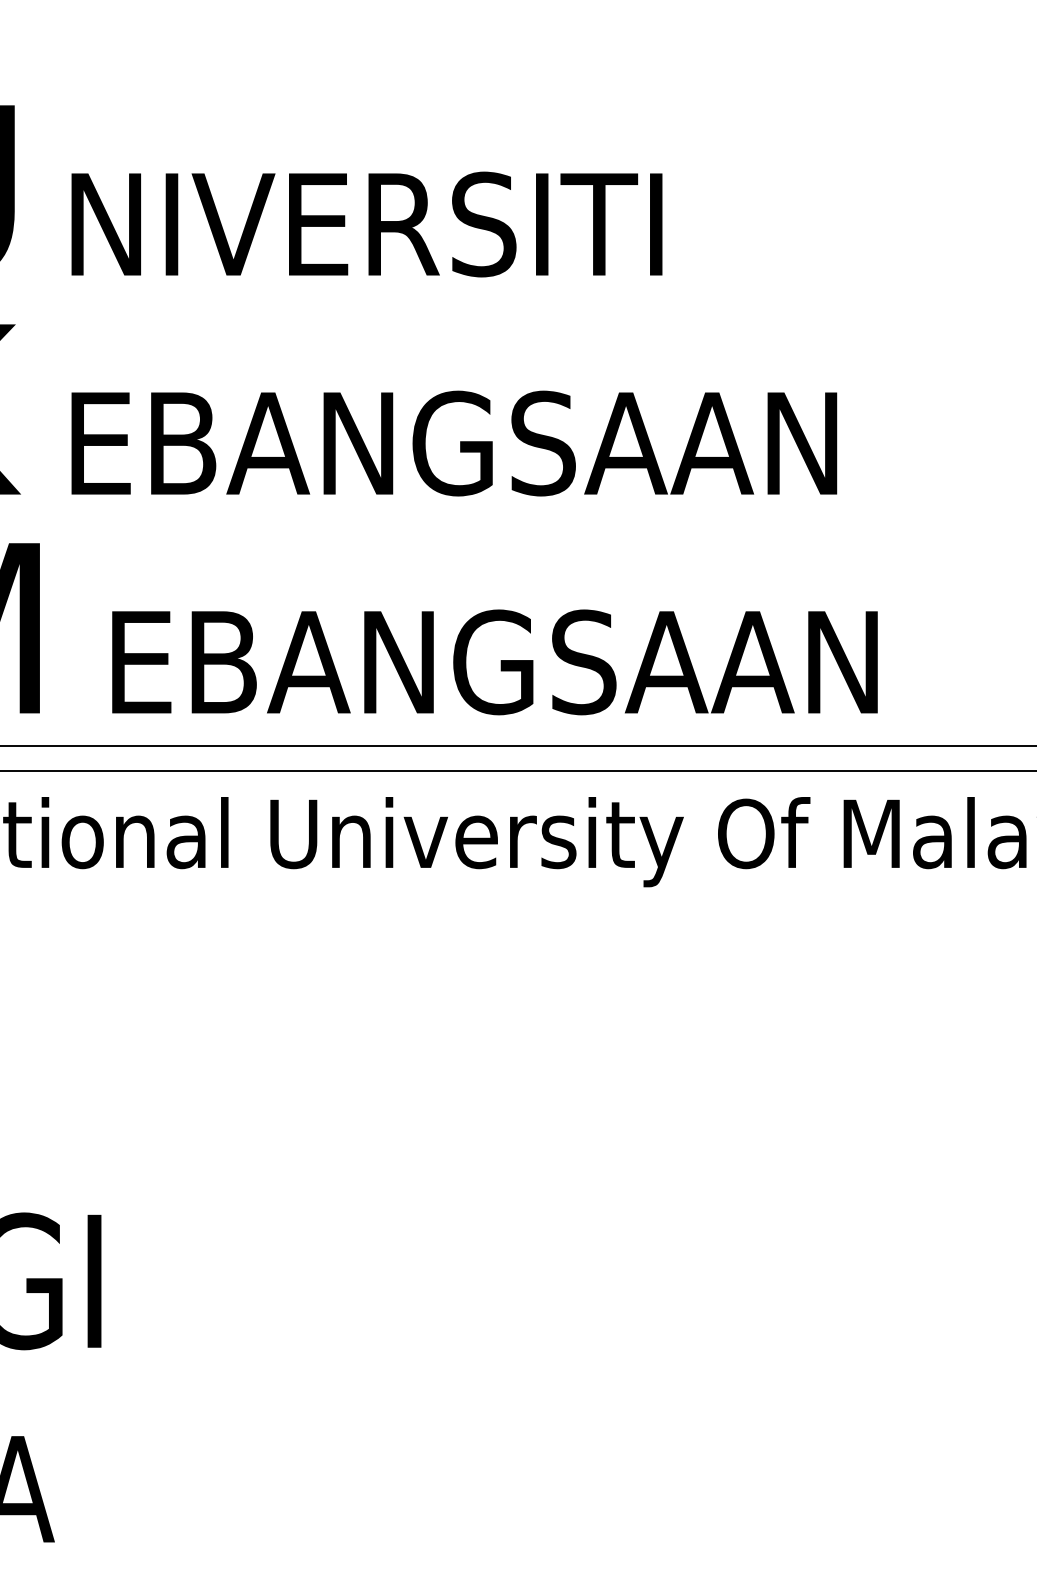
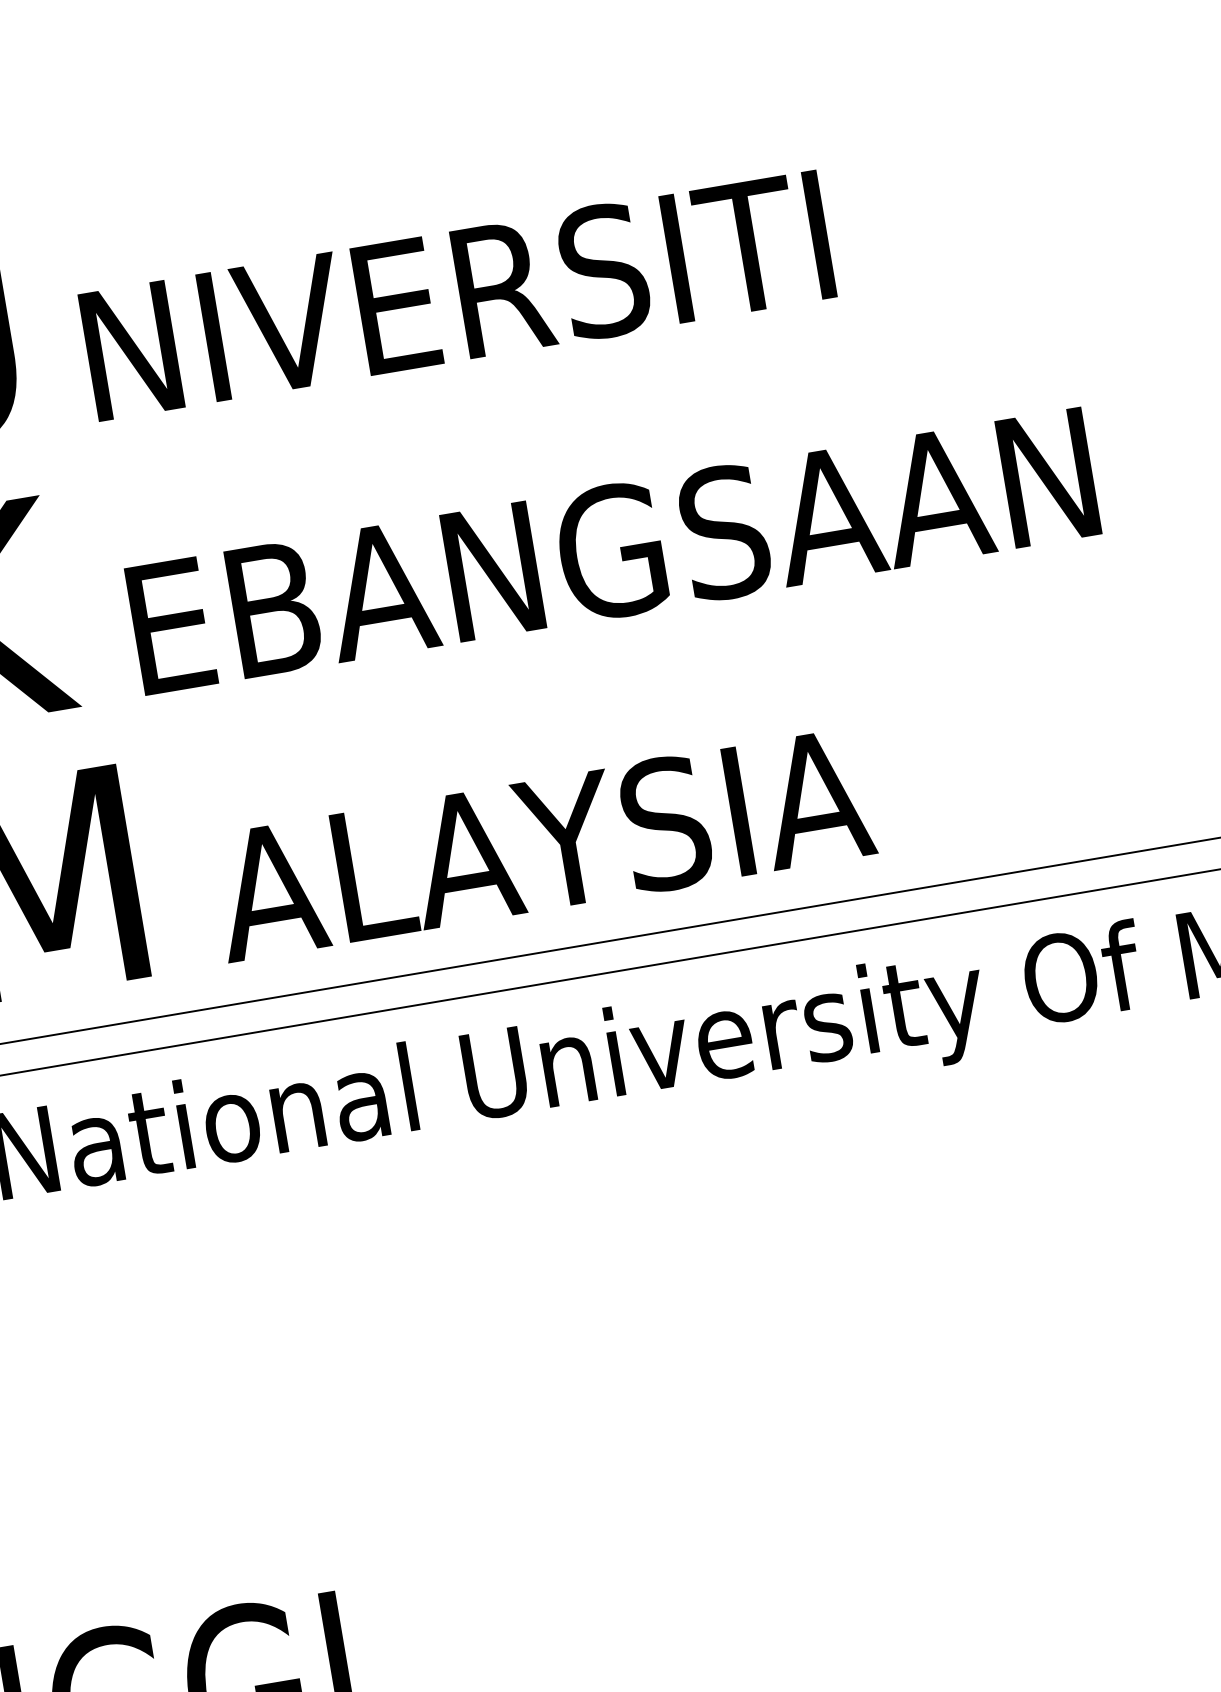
text: (489, 662) -> (703, 817), EBANGSAAN -> ALAYSIA

